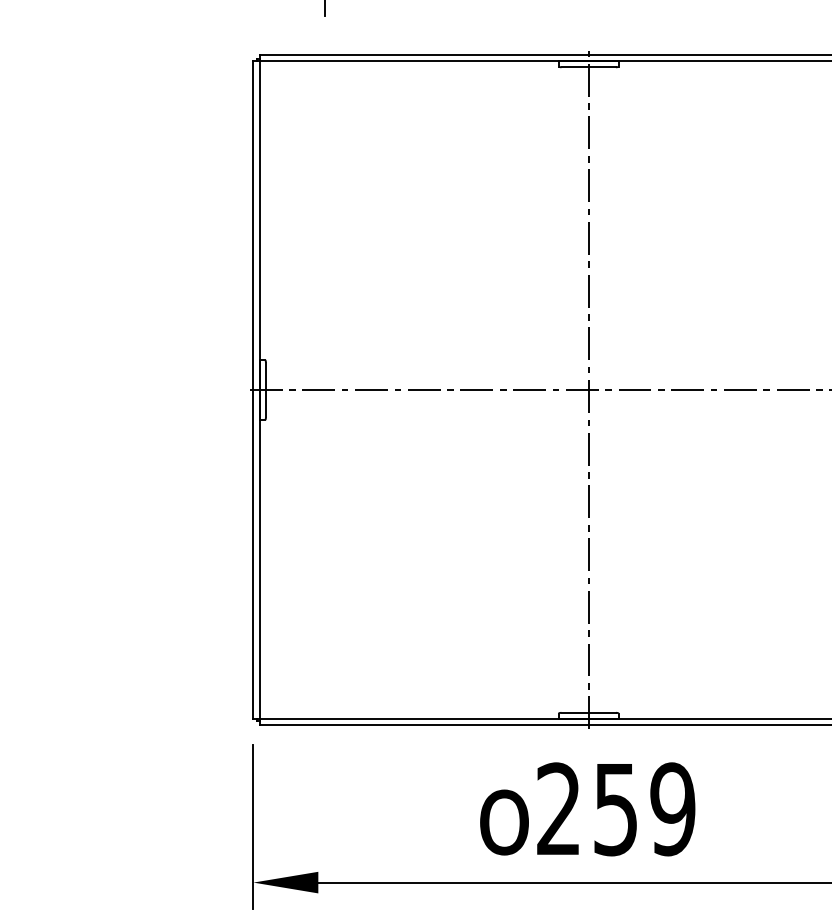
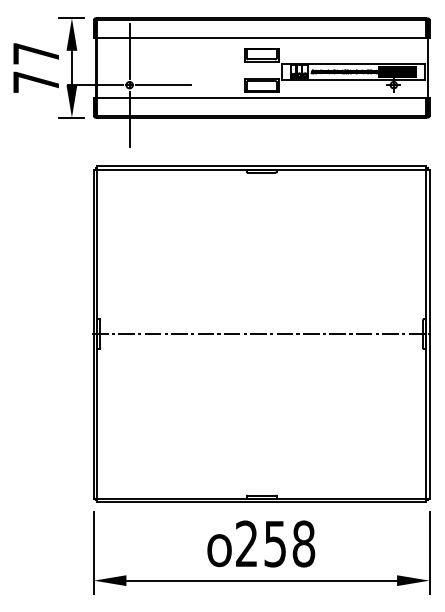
line: (588, 388) -> (261, 333), removed
text: (672, 808) -> (303, 543), 259 -> 258

